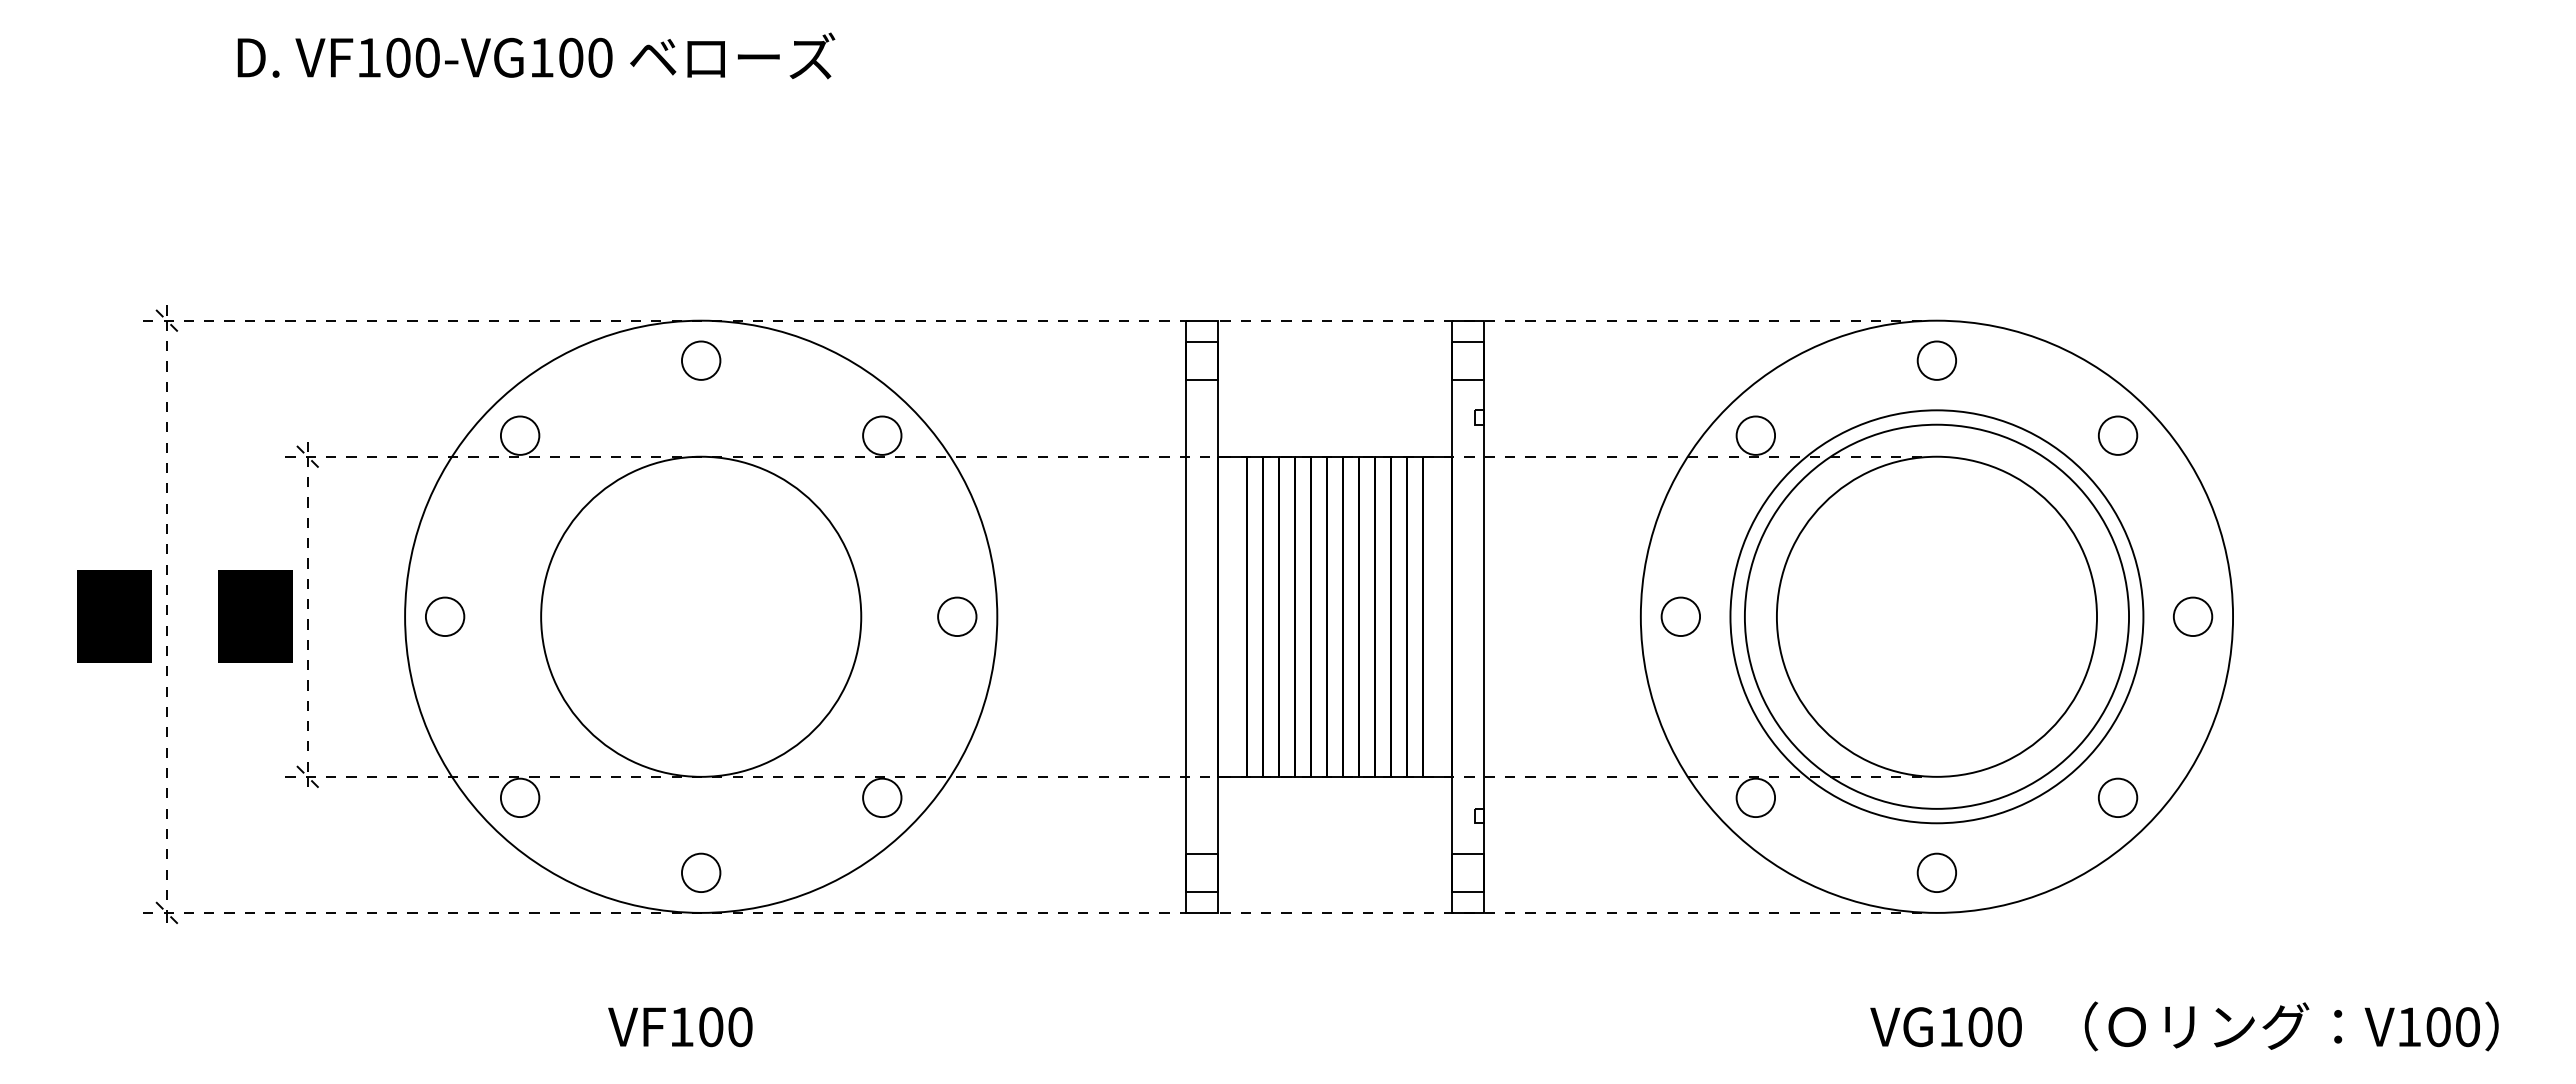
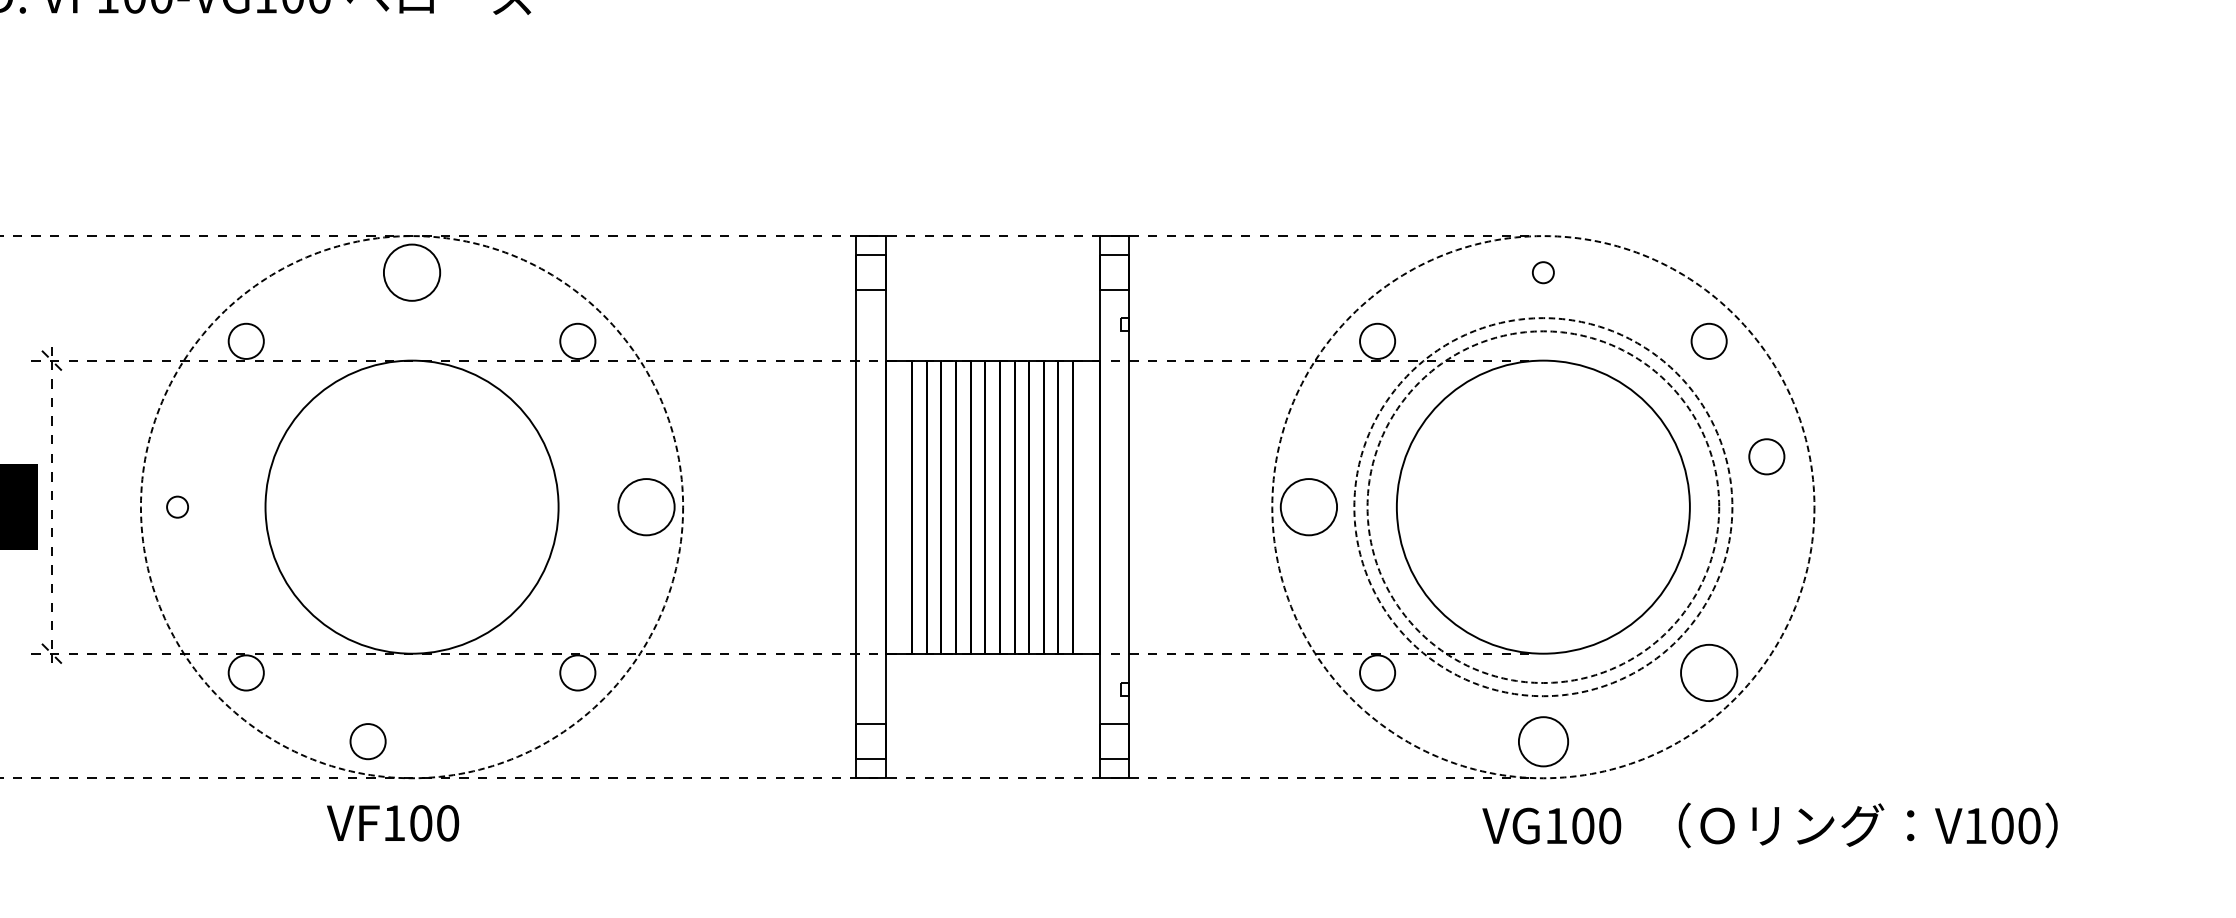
circle: (700, 360) -> (411, 272), size x1.6
circle: (1936, 360) -> (1542, 272), size x0.6
circle: (444, 616) -> (177, 506), size x0.6
circle: (701, 616) -> (412, 506), solid -> dashed
circle: (957, 616) -> (646, 506), size x1.6
circle: (1680, 616) -> (1308, 506), size x1.6
circle: (1936, 616) -> (1542, 506), solid -> dashed
circle: (1936, 616) -> (1542, 506), solid -> dashed
circle: (1936, 616) -> (1542, 506), solid -> dashed
circle: (2193, 616) -> (1767, 456), moved
circle: (2117, 797) -> (1708, 672), size x1.6
circle: (701, 872) -> (368, 741), moved
circle: (1936, 872) -> (1542, 741), size x1.4
text: (2184, 1026) -> (1770, 825), moved
text: (680, 1027) -> (393, 823), moved

